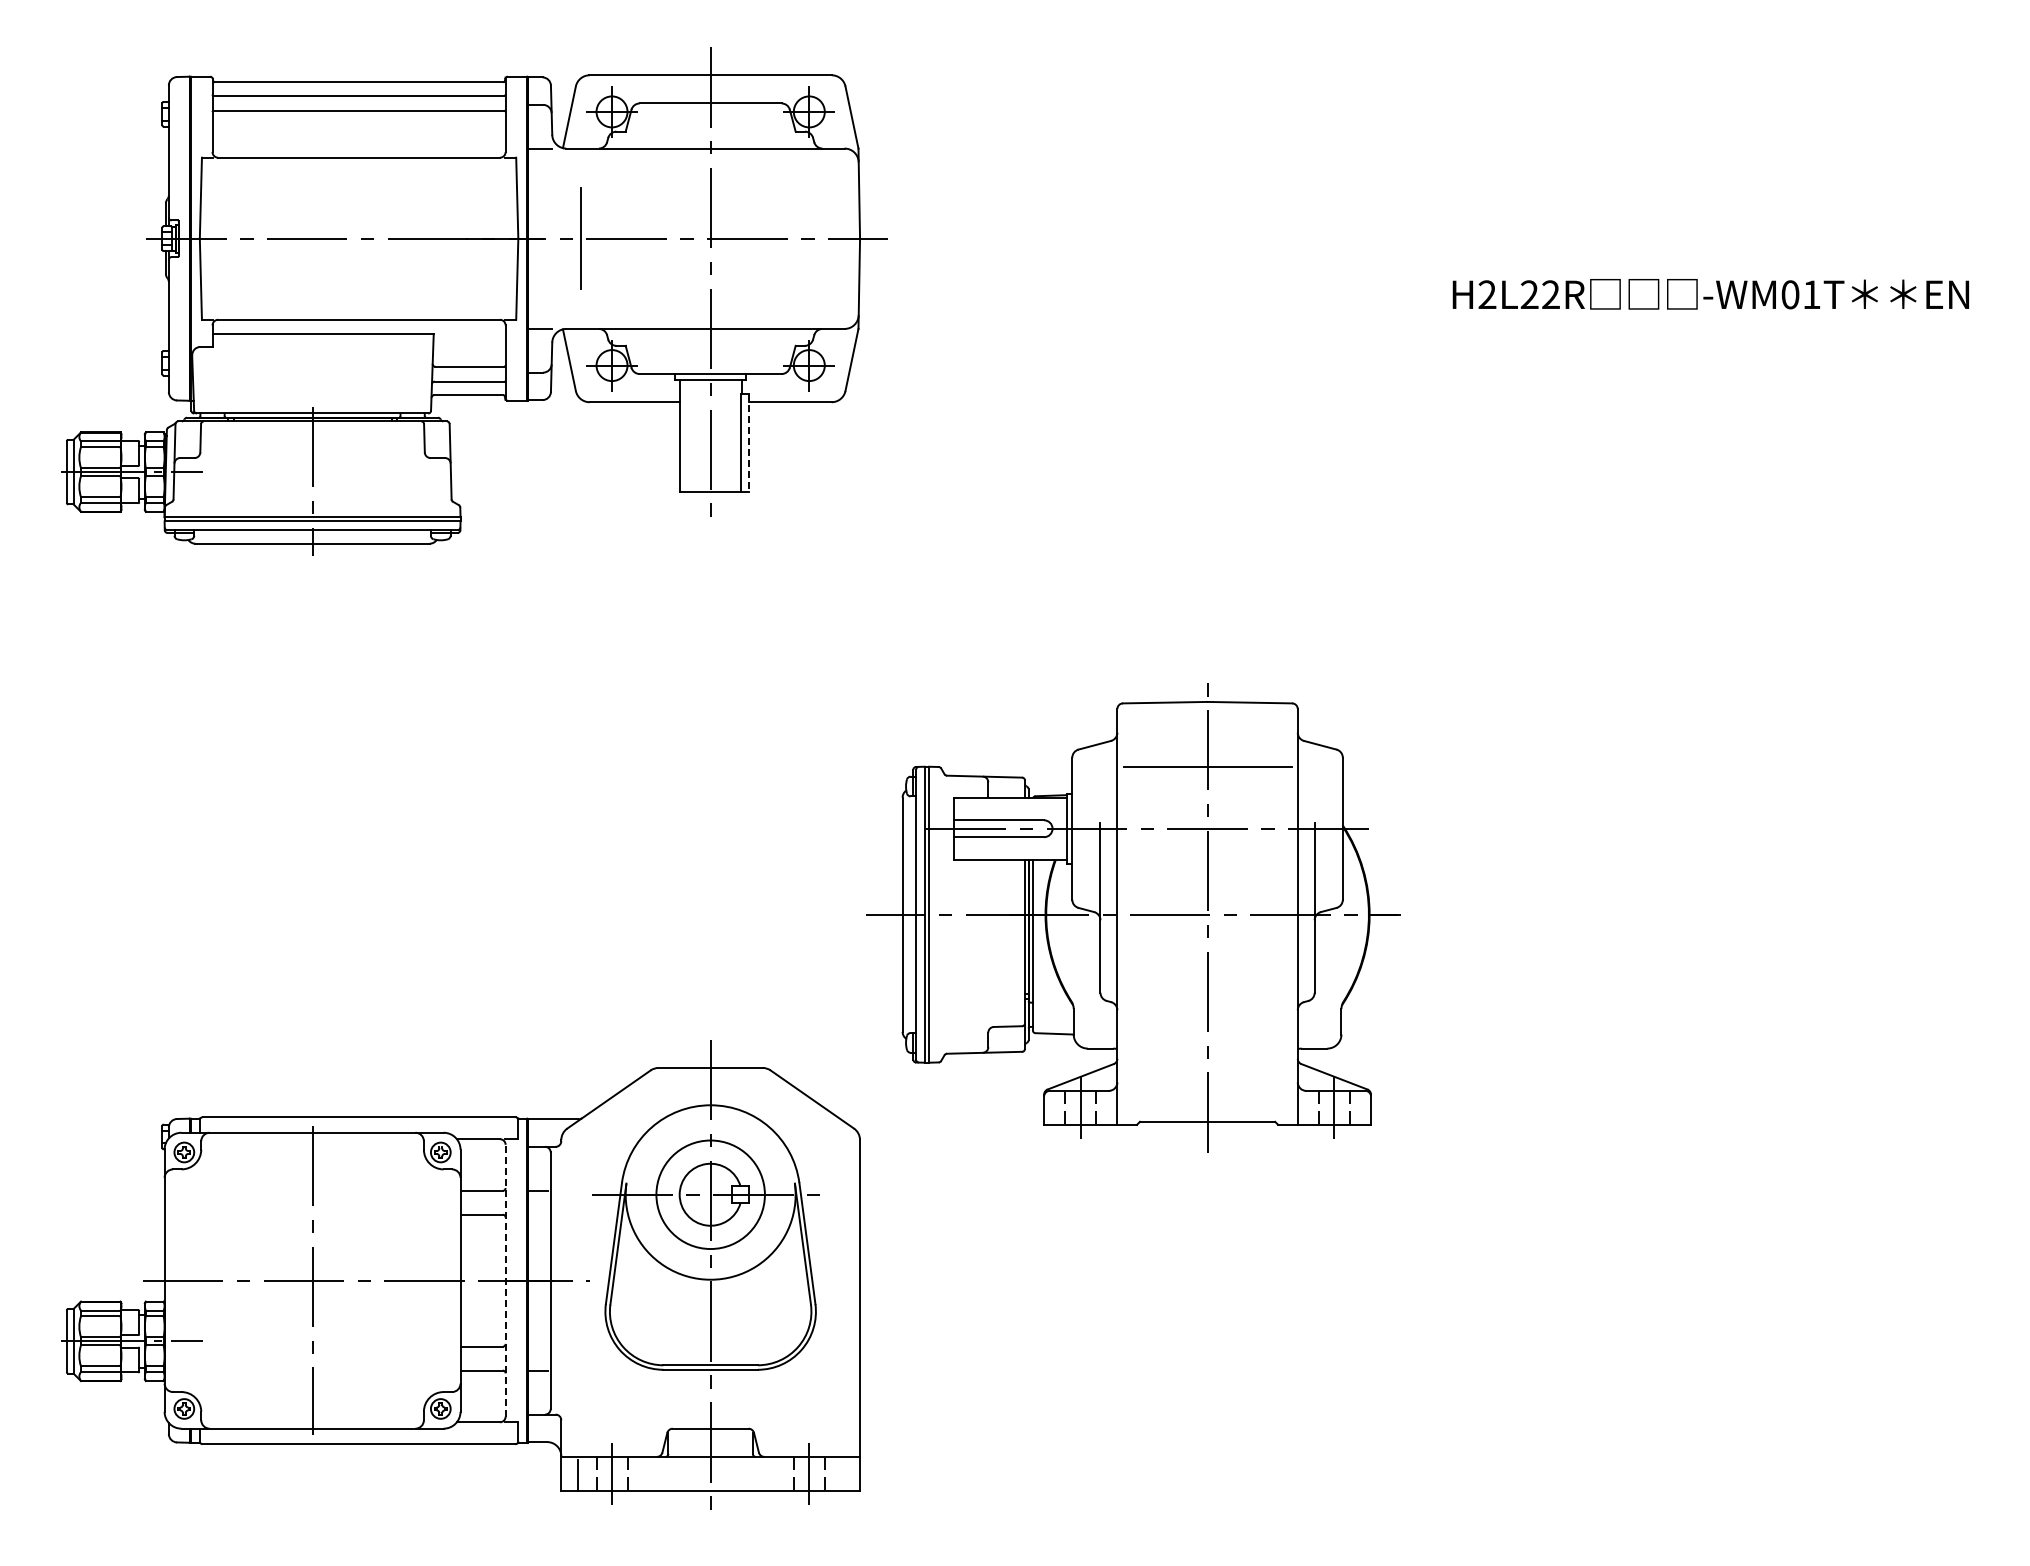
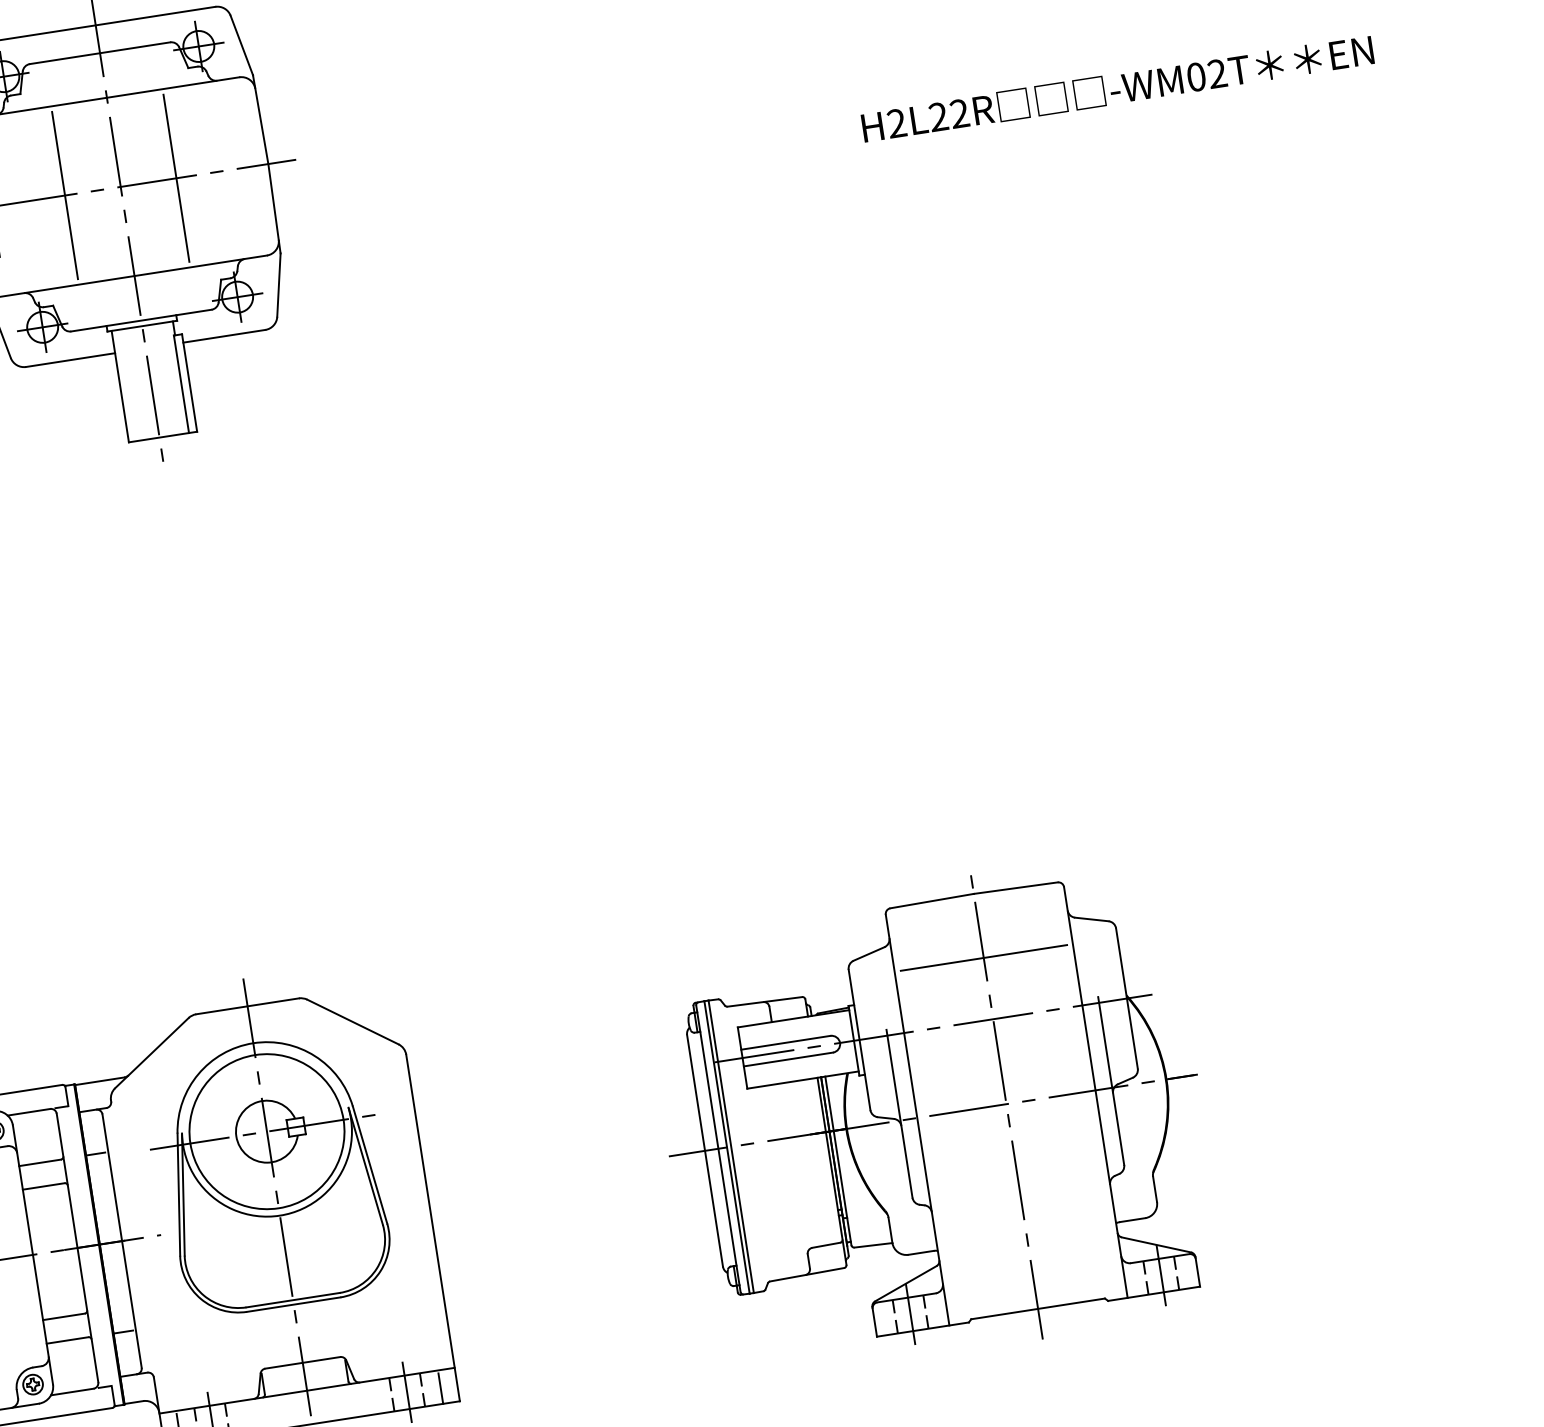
line: (654, 238) -> (65, 195), added
line: (767, 238) -> (176, 177), added
text: (1811, 294) -> (1217, 73), -WM01T -> -WM02T
line: (748, 443) -> (189, 383), dashed -> solid
part: (1133, 917) -> (933, 1118), moved
circle: (710, 1194) -> (266, 1131), size x1.43
line: (505, 1280) -> (77, 1247), dashed -> solid
line: (843, 1474) -> (441, 1387), added

